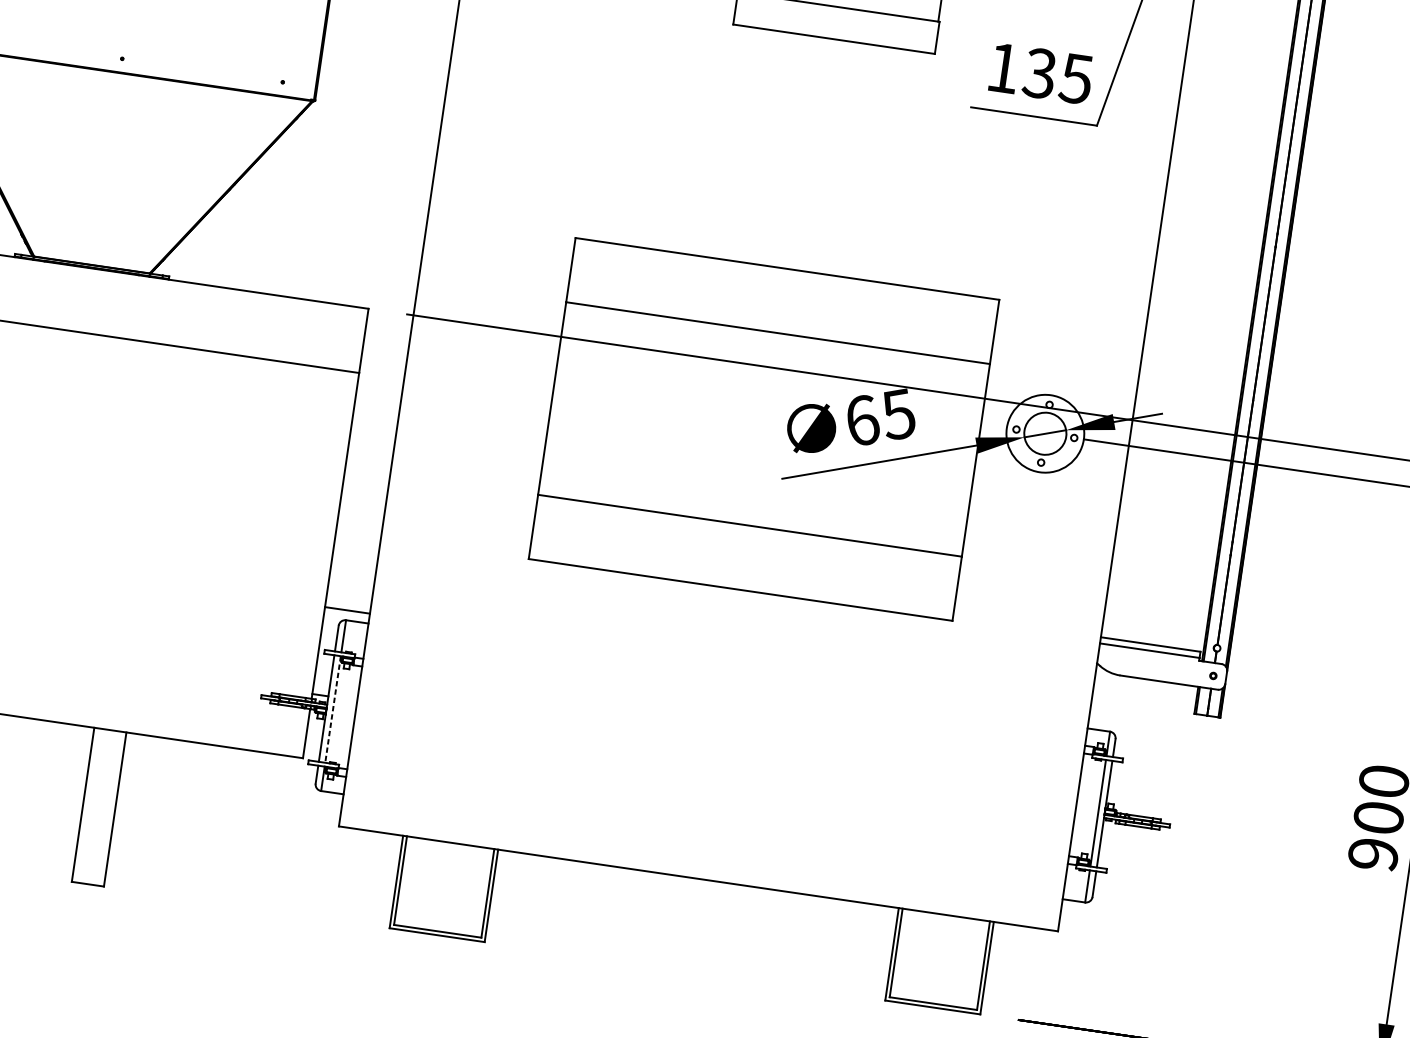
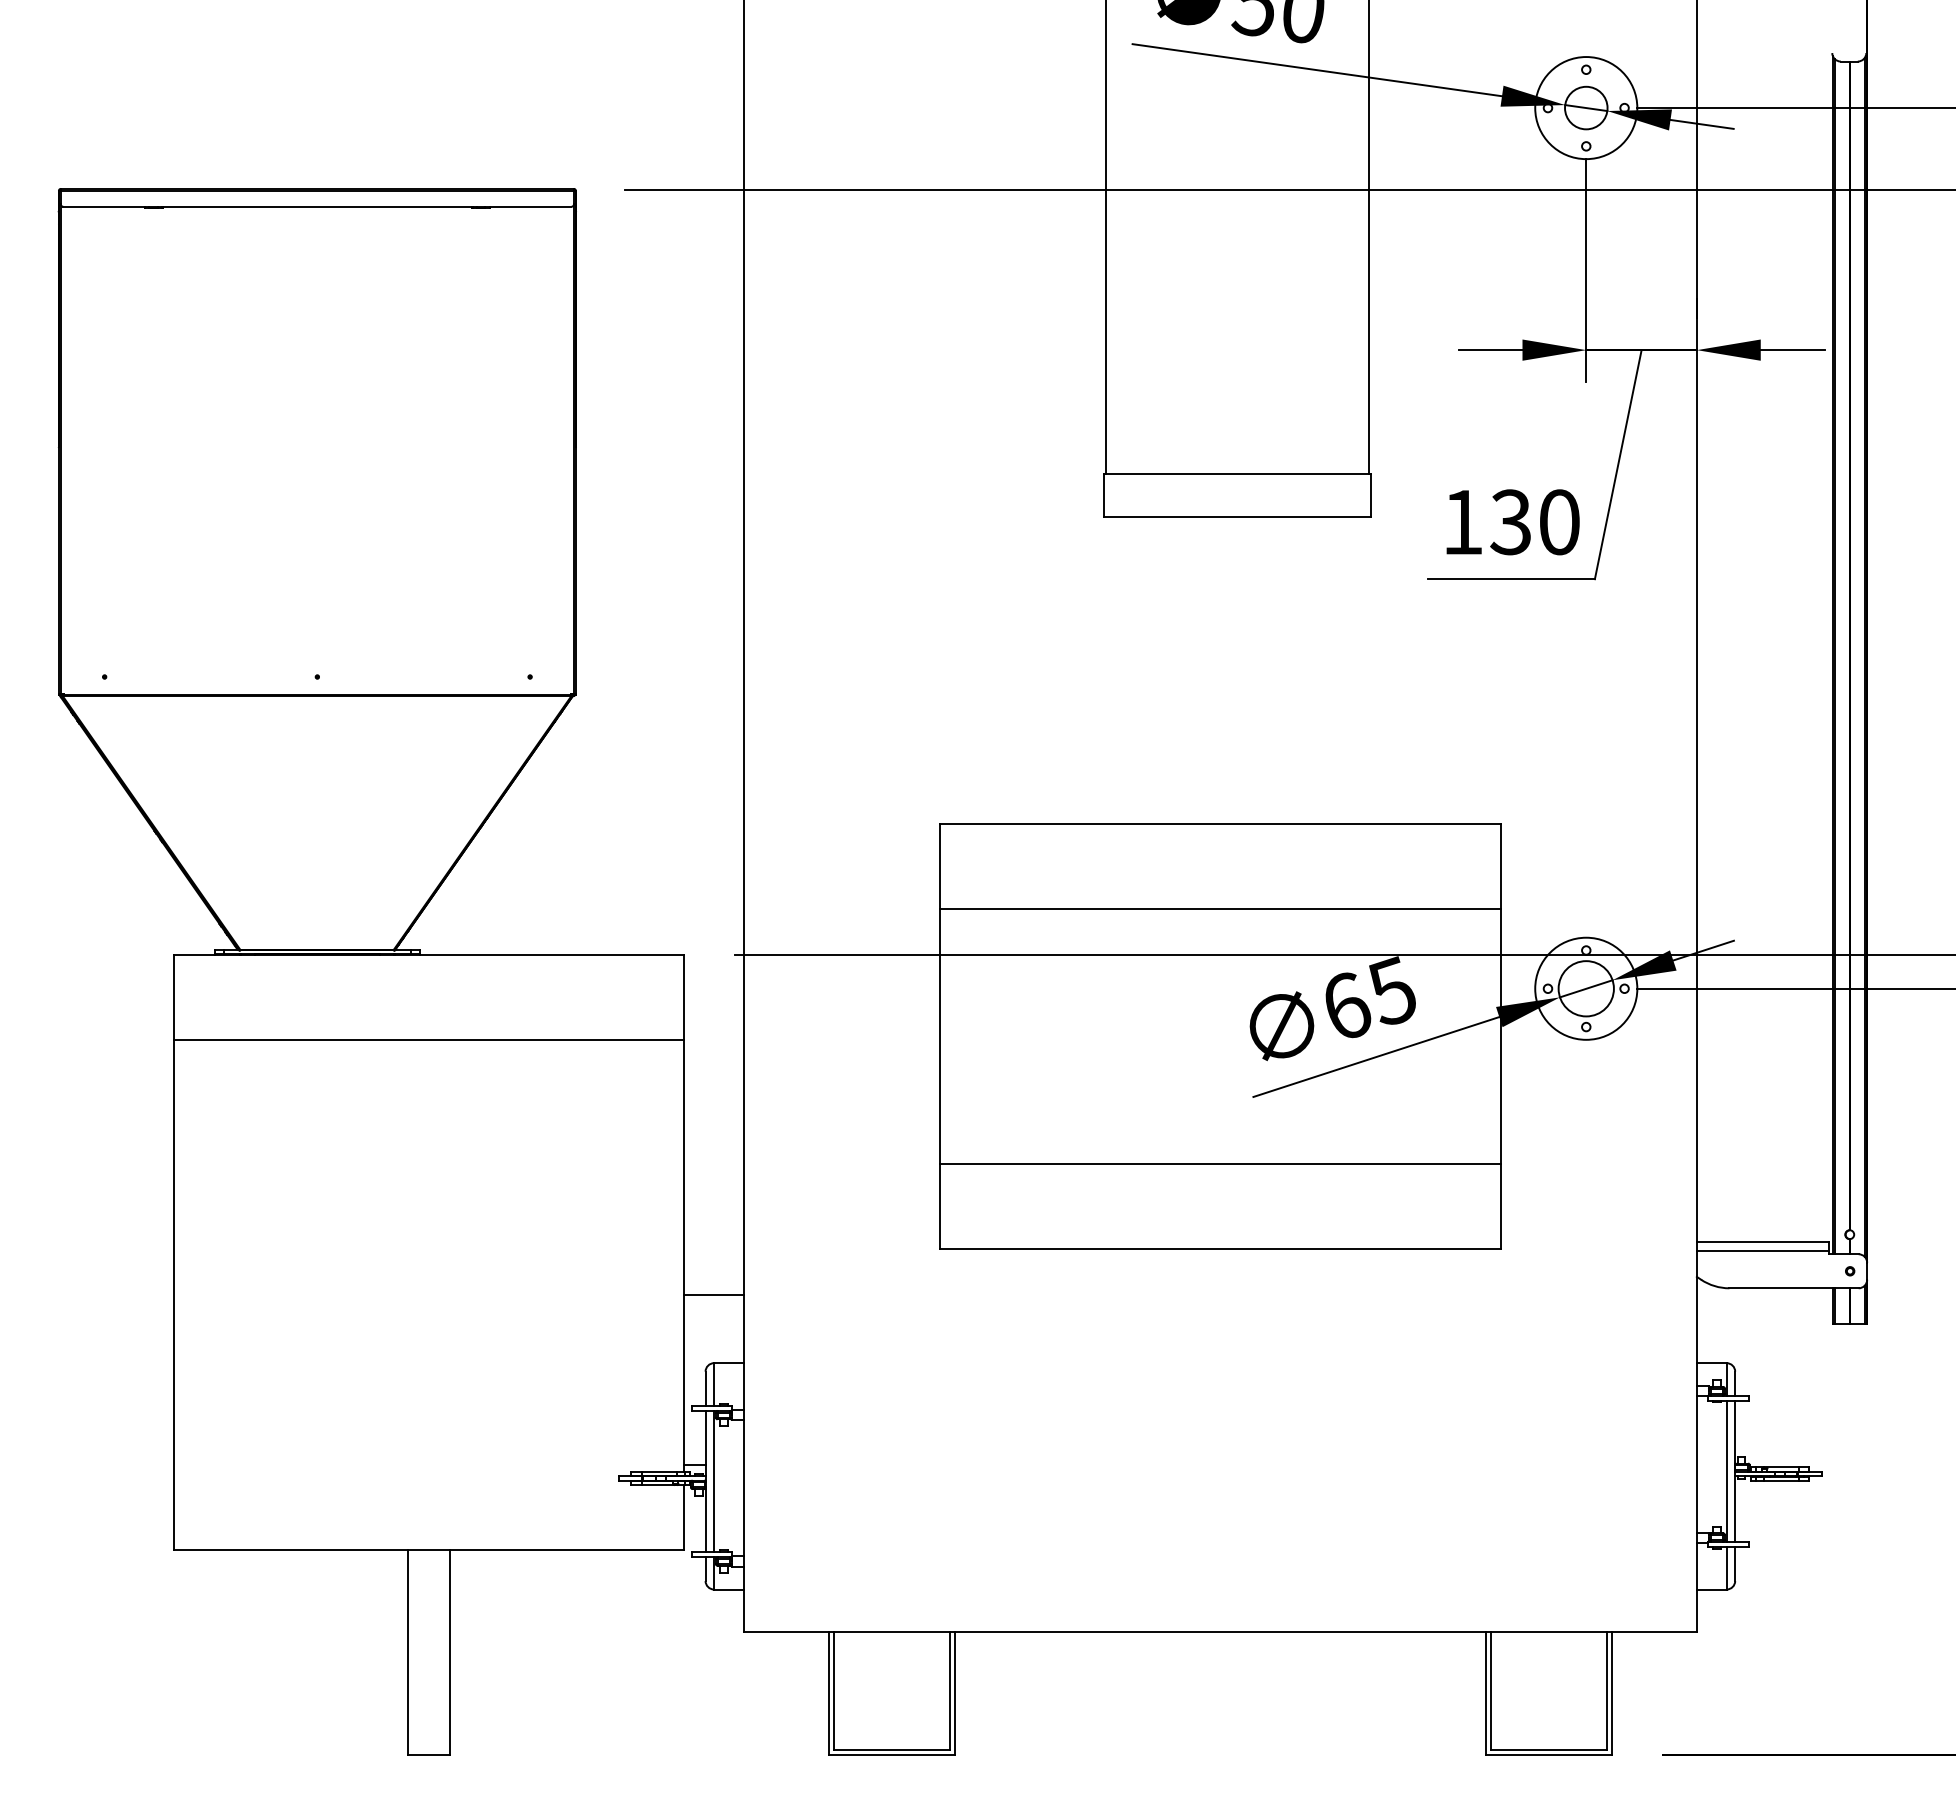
text: (1075, 78) -> (1558, 522), 135 -> 130
line: (347, 610) -> (713, 1295), moved
line: (333, 709) -> (714, 1481), dashed -> solid

